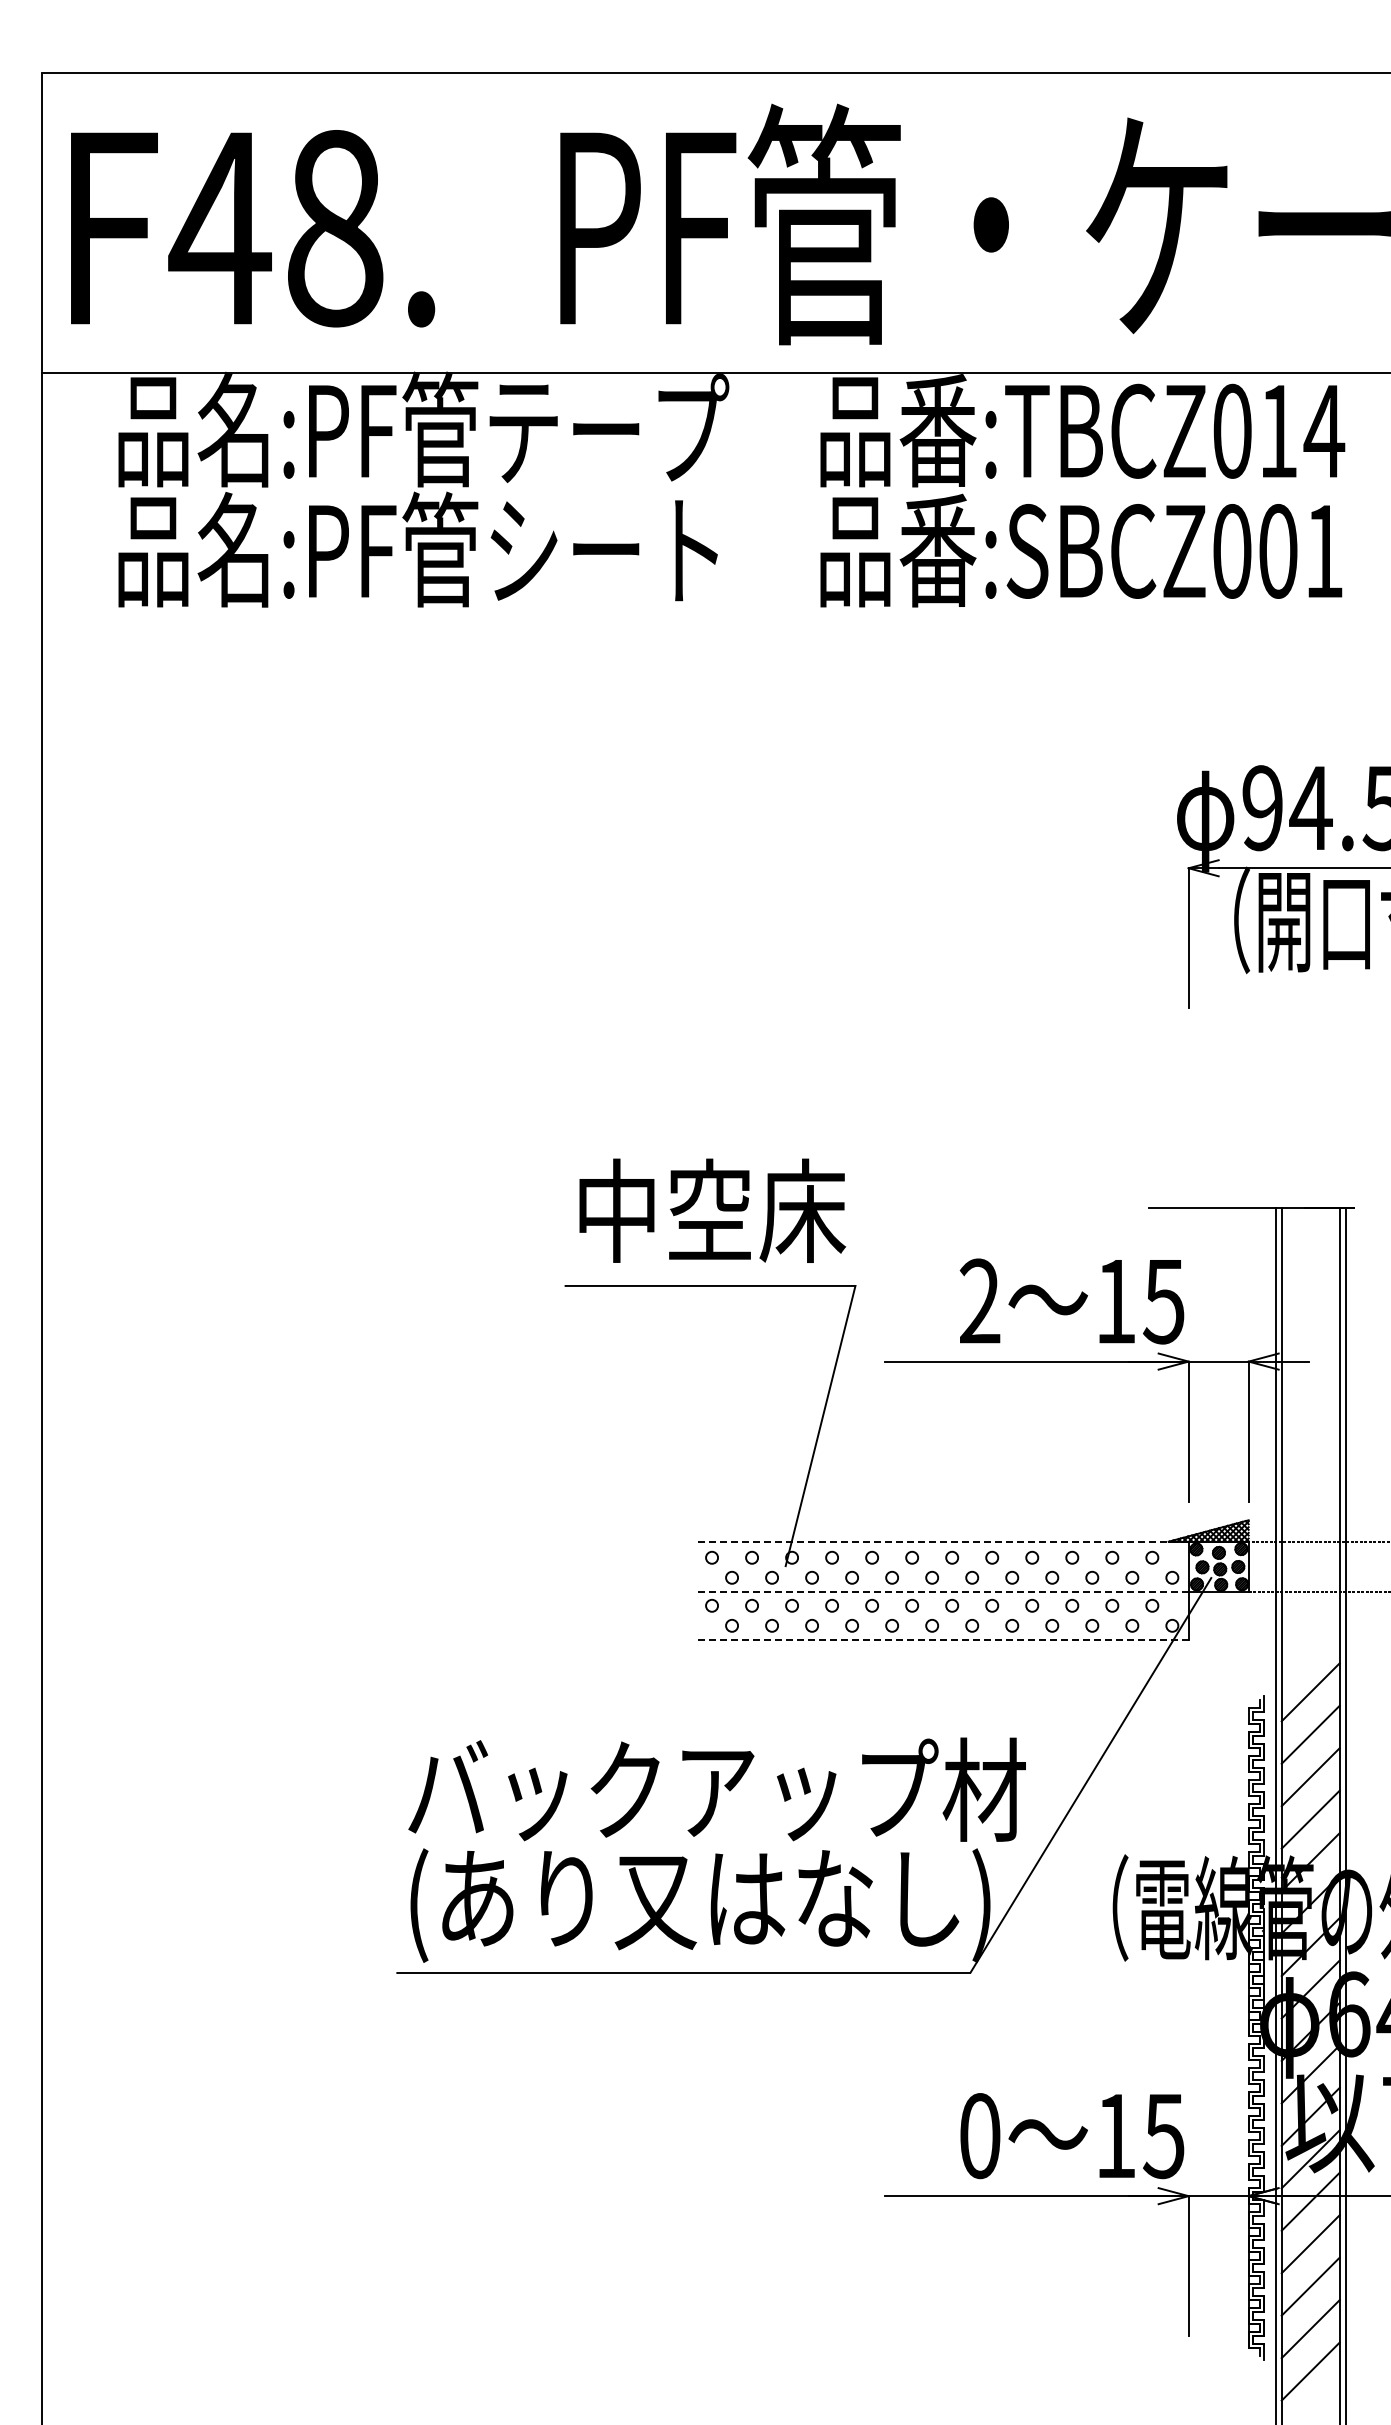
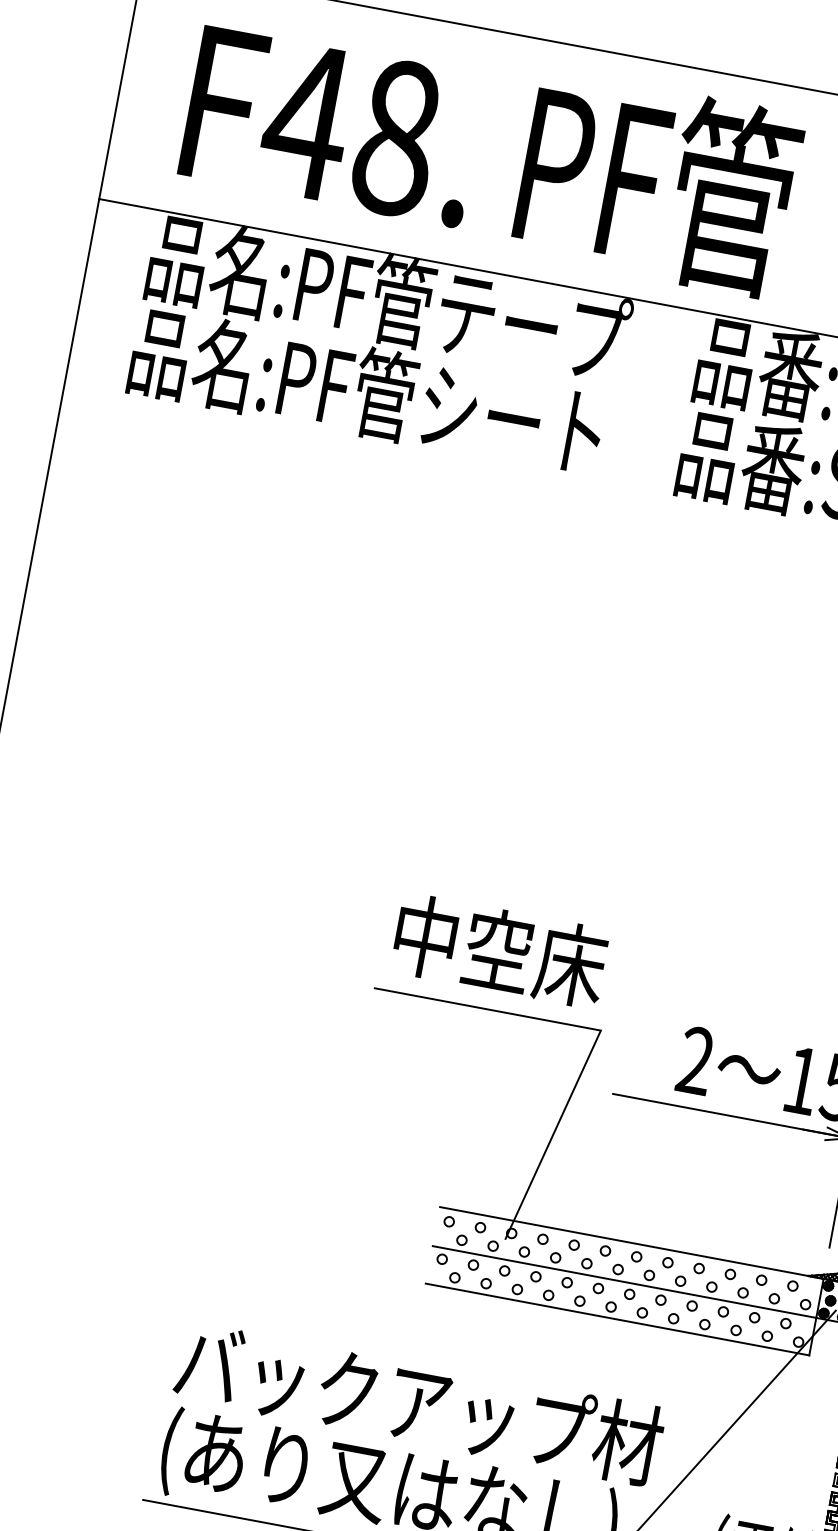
text: (253, 228) -> (333, 126), moved
line: (943, 1541) -> (632, 1242), dashed -> solid
line: (943, 1591) -> (624, 1281), dashed -> solid
line: (943, 1639) -> (617, 1319), dashed -> solid

